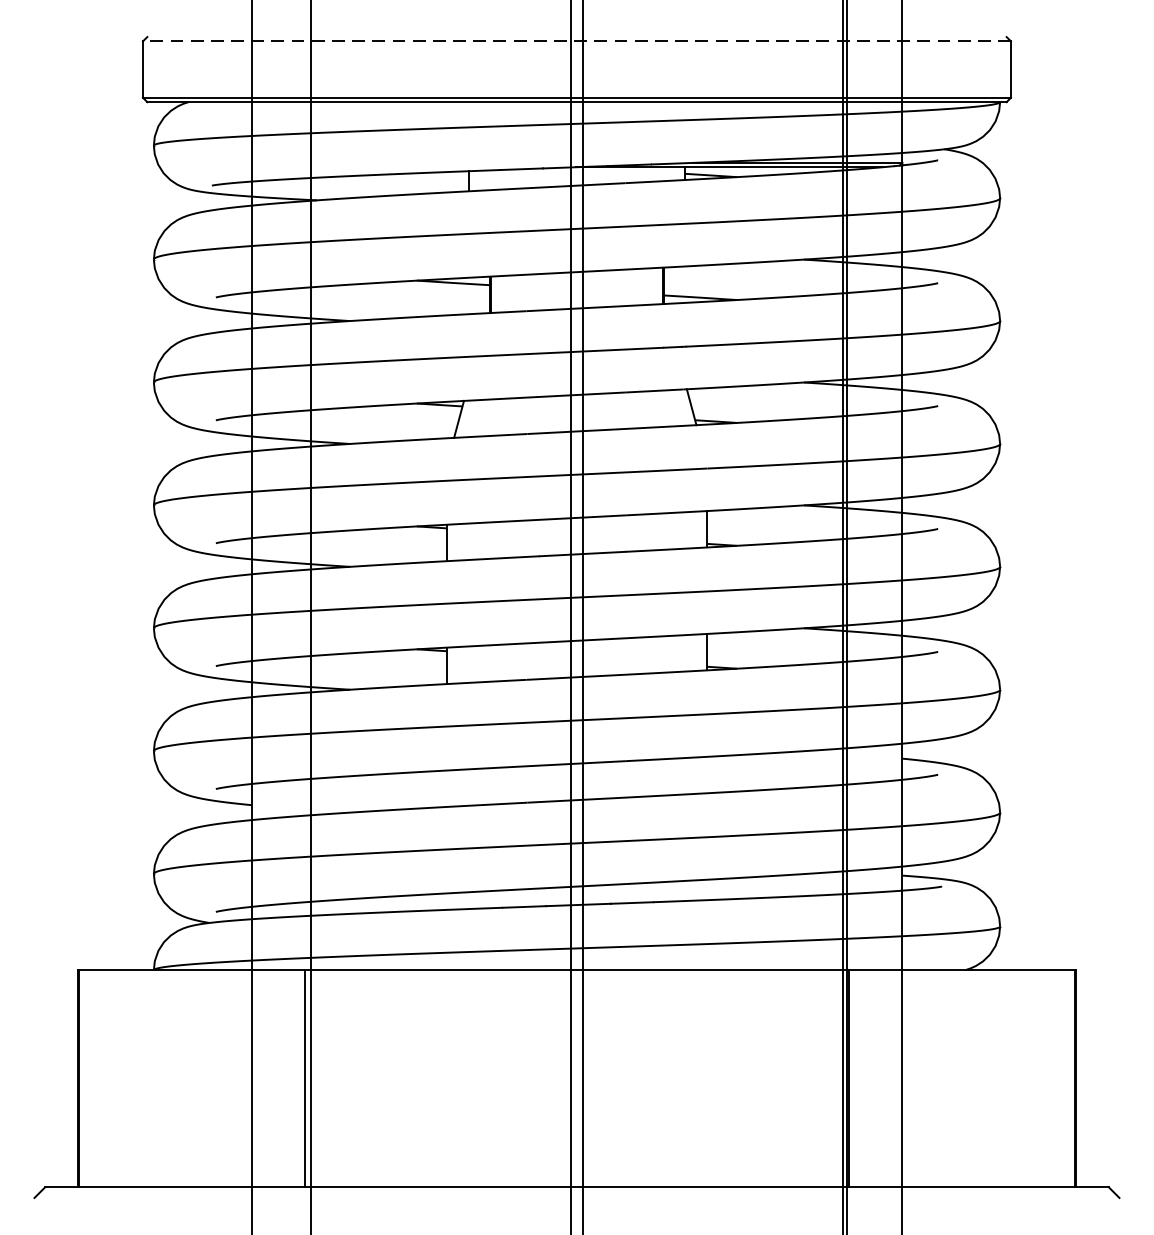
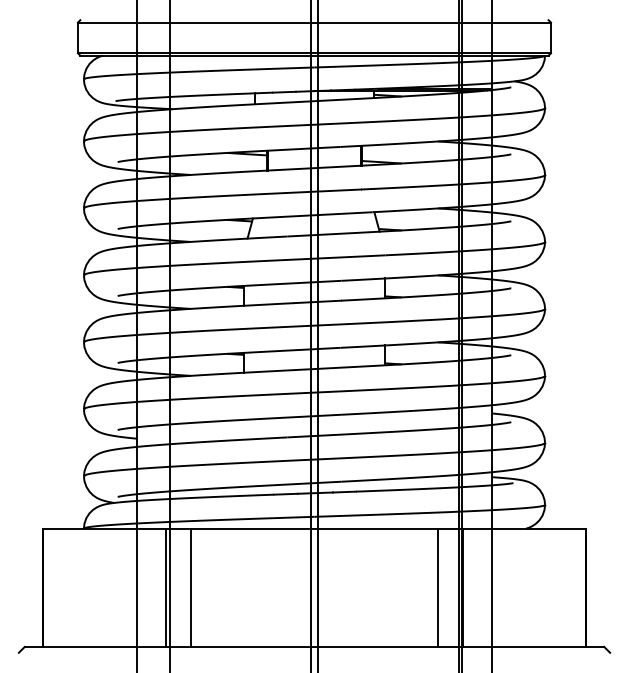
line: (575, 41) -> (313, 22), dashed -> solid
line: (351, 1078) -> (191, 587), added
line: (802, 1078) -> (437, 587), added

